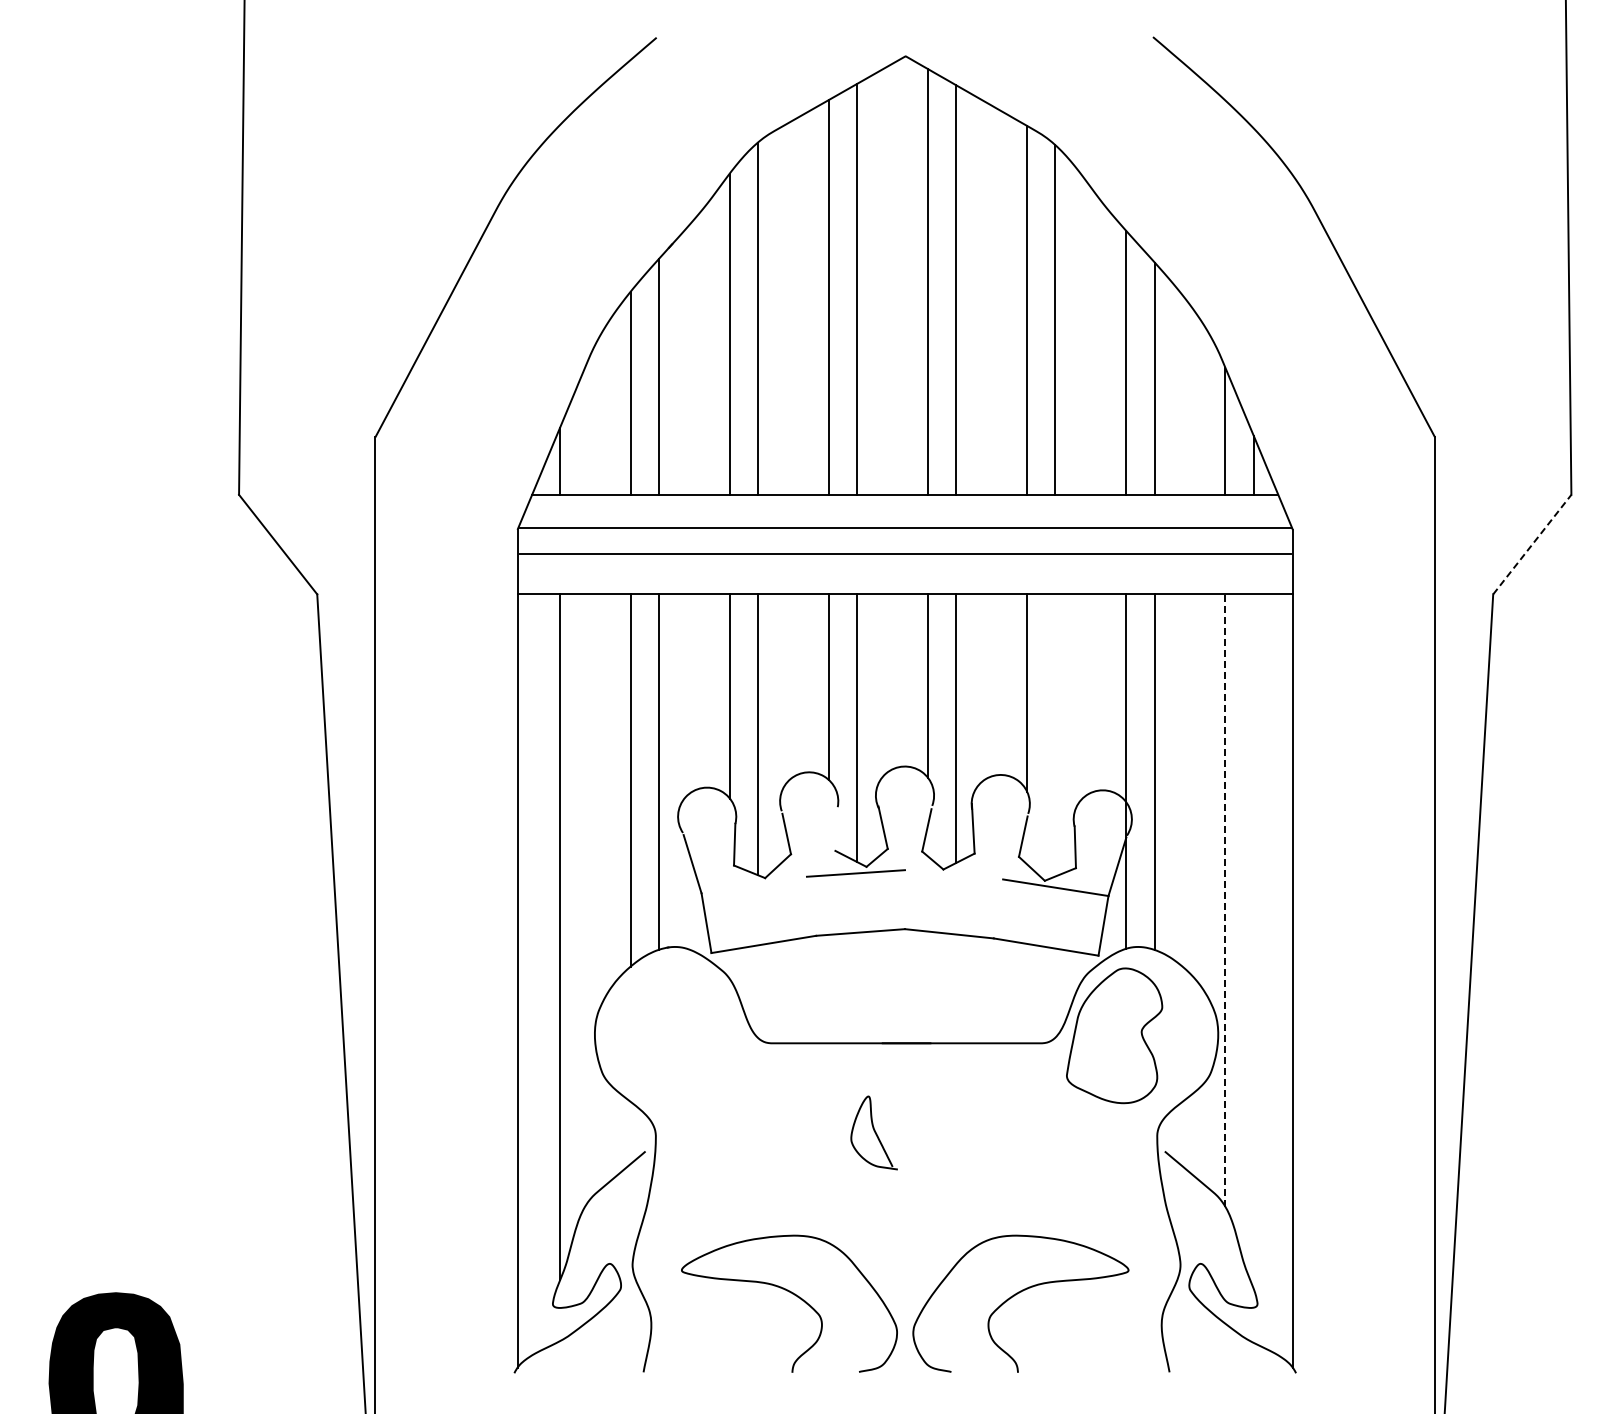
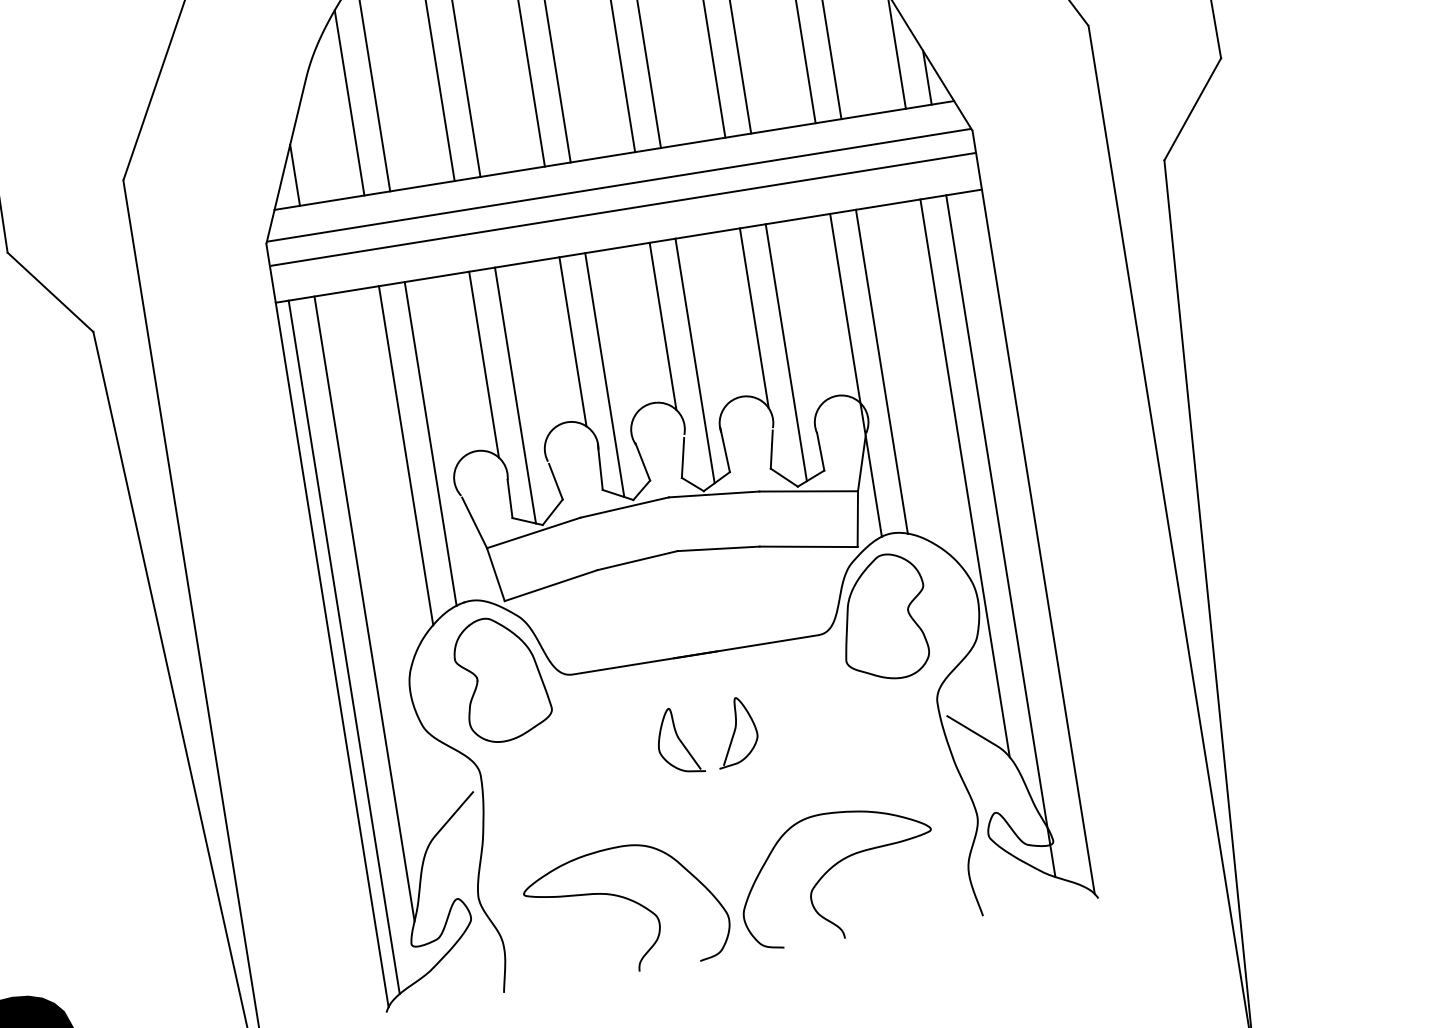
line: (1532, 544) -> (1192, 109), dashed -> solid
line: (1055, 735) -> (786, 352), added
line: (836, 825) -> (600, 466), added
line: (954, 874) -> (714, 494), added
line: (753, 884) -> (533, 532), added
line: (1225, 900) -> (965, 478), dashed -> solid
line: (1253, 968) -> (1000, 536), added
line: (531, 974) -> (343, 646), added
part: (695, 1035) -> (502, 678), added
curve: (935, 1132) -> (734, 731), added

